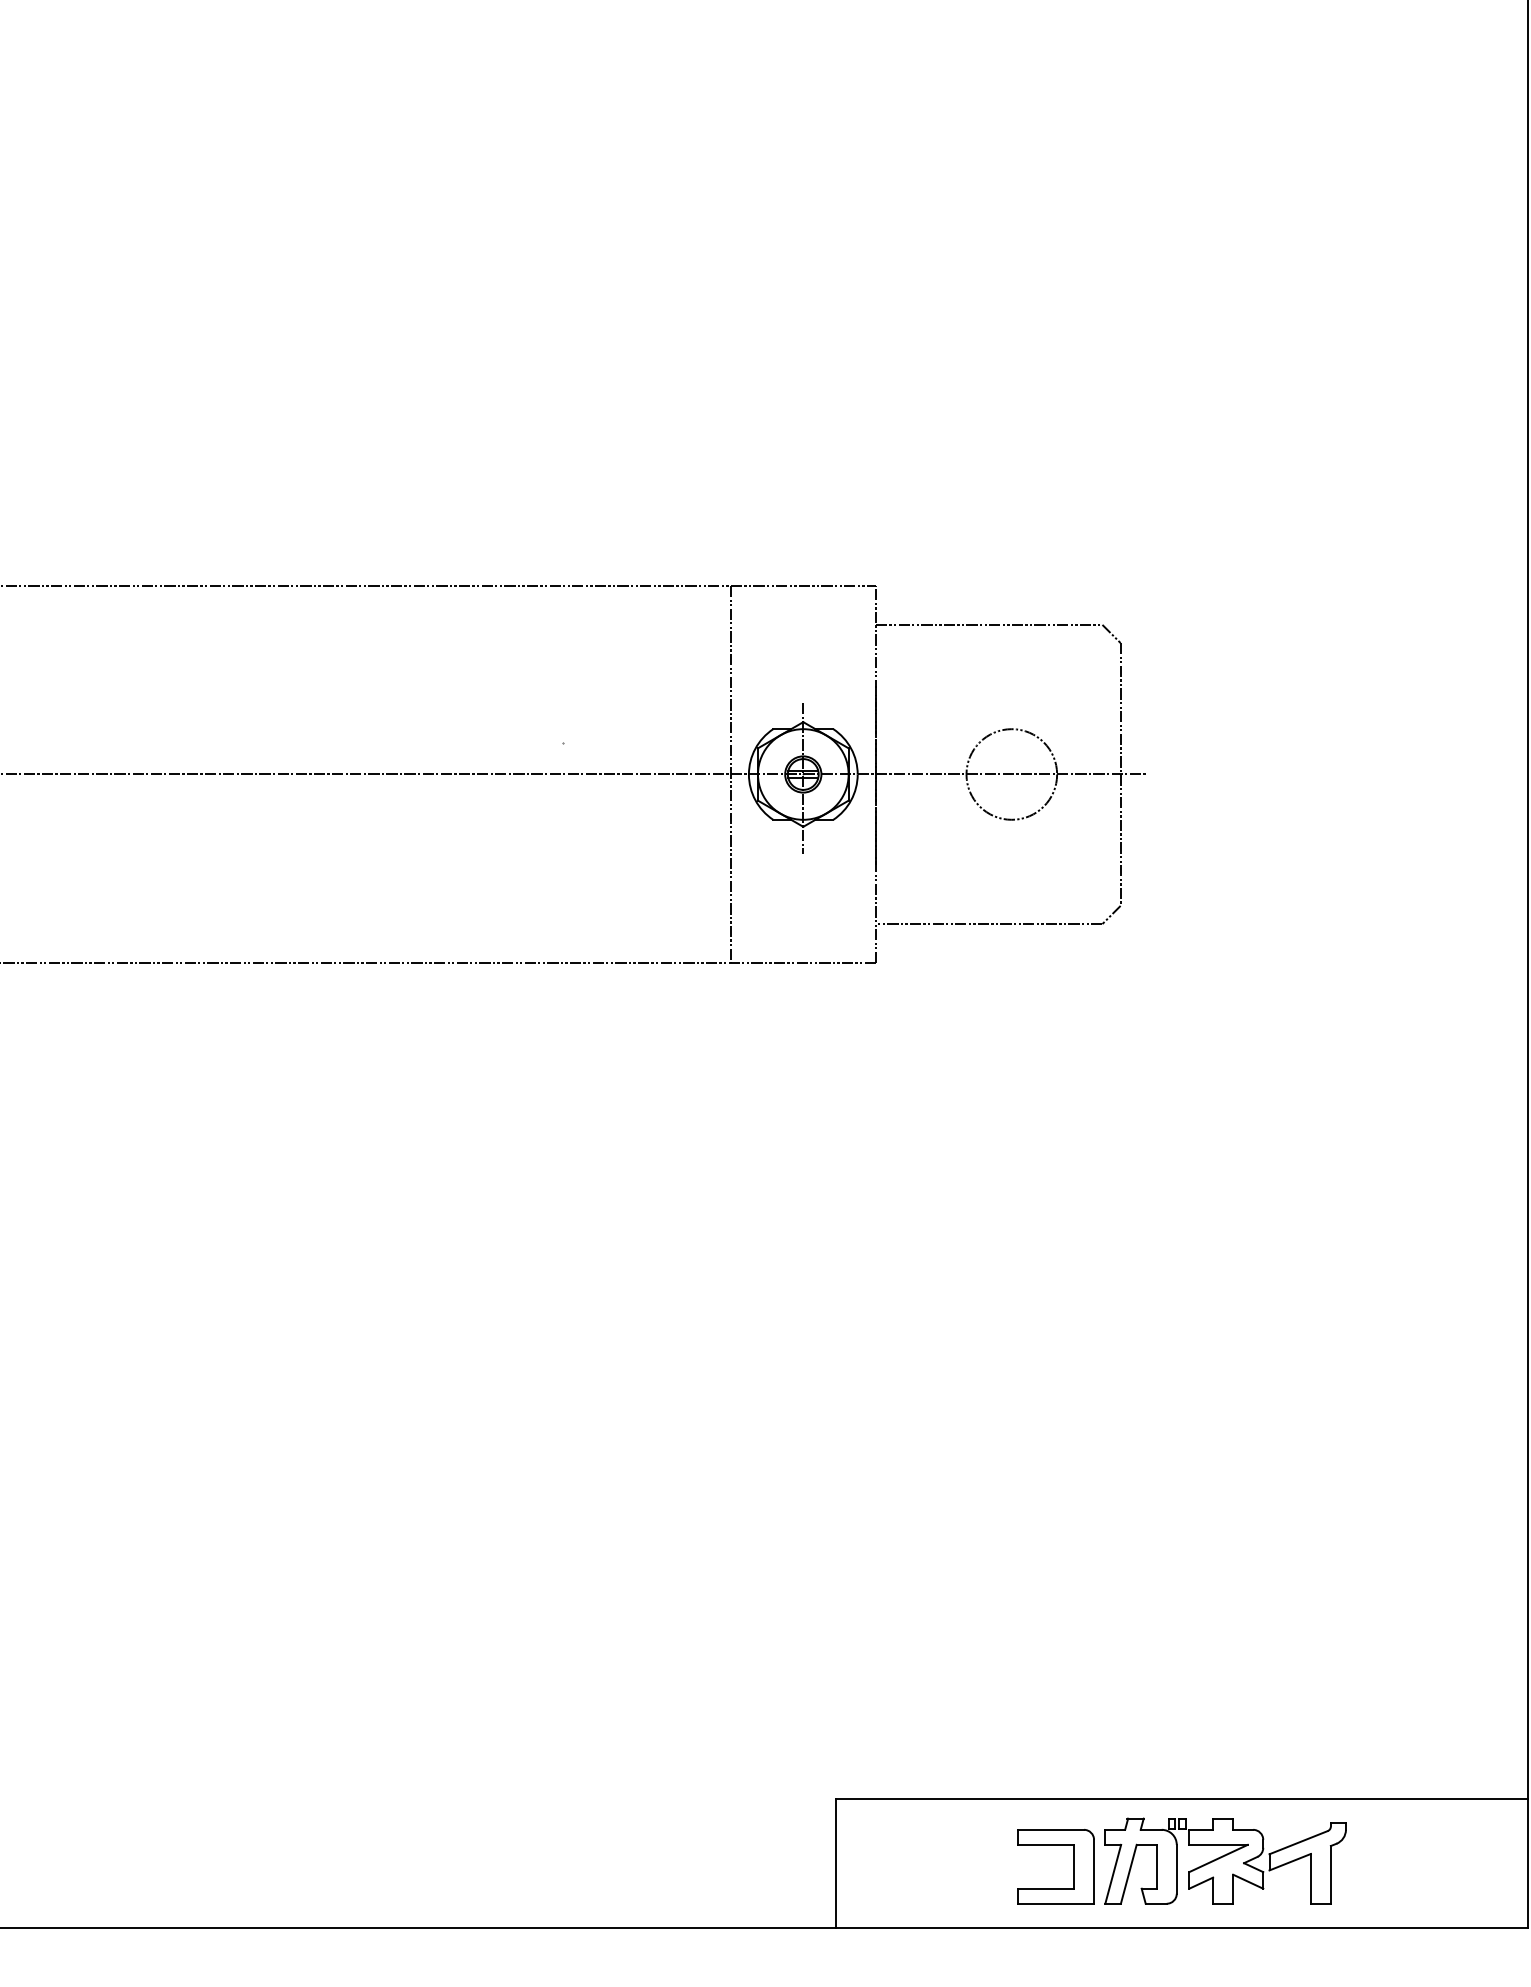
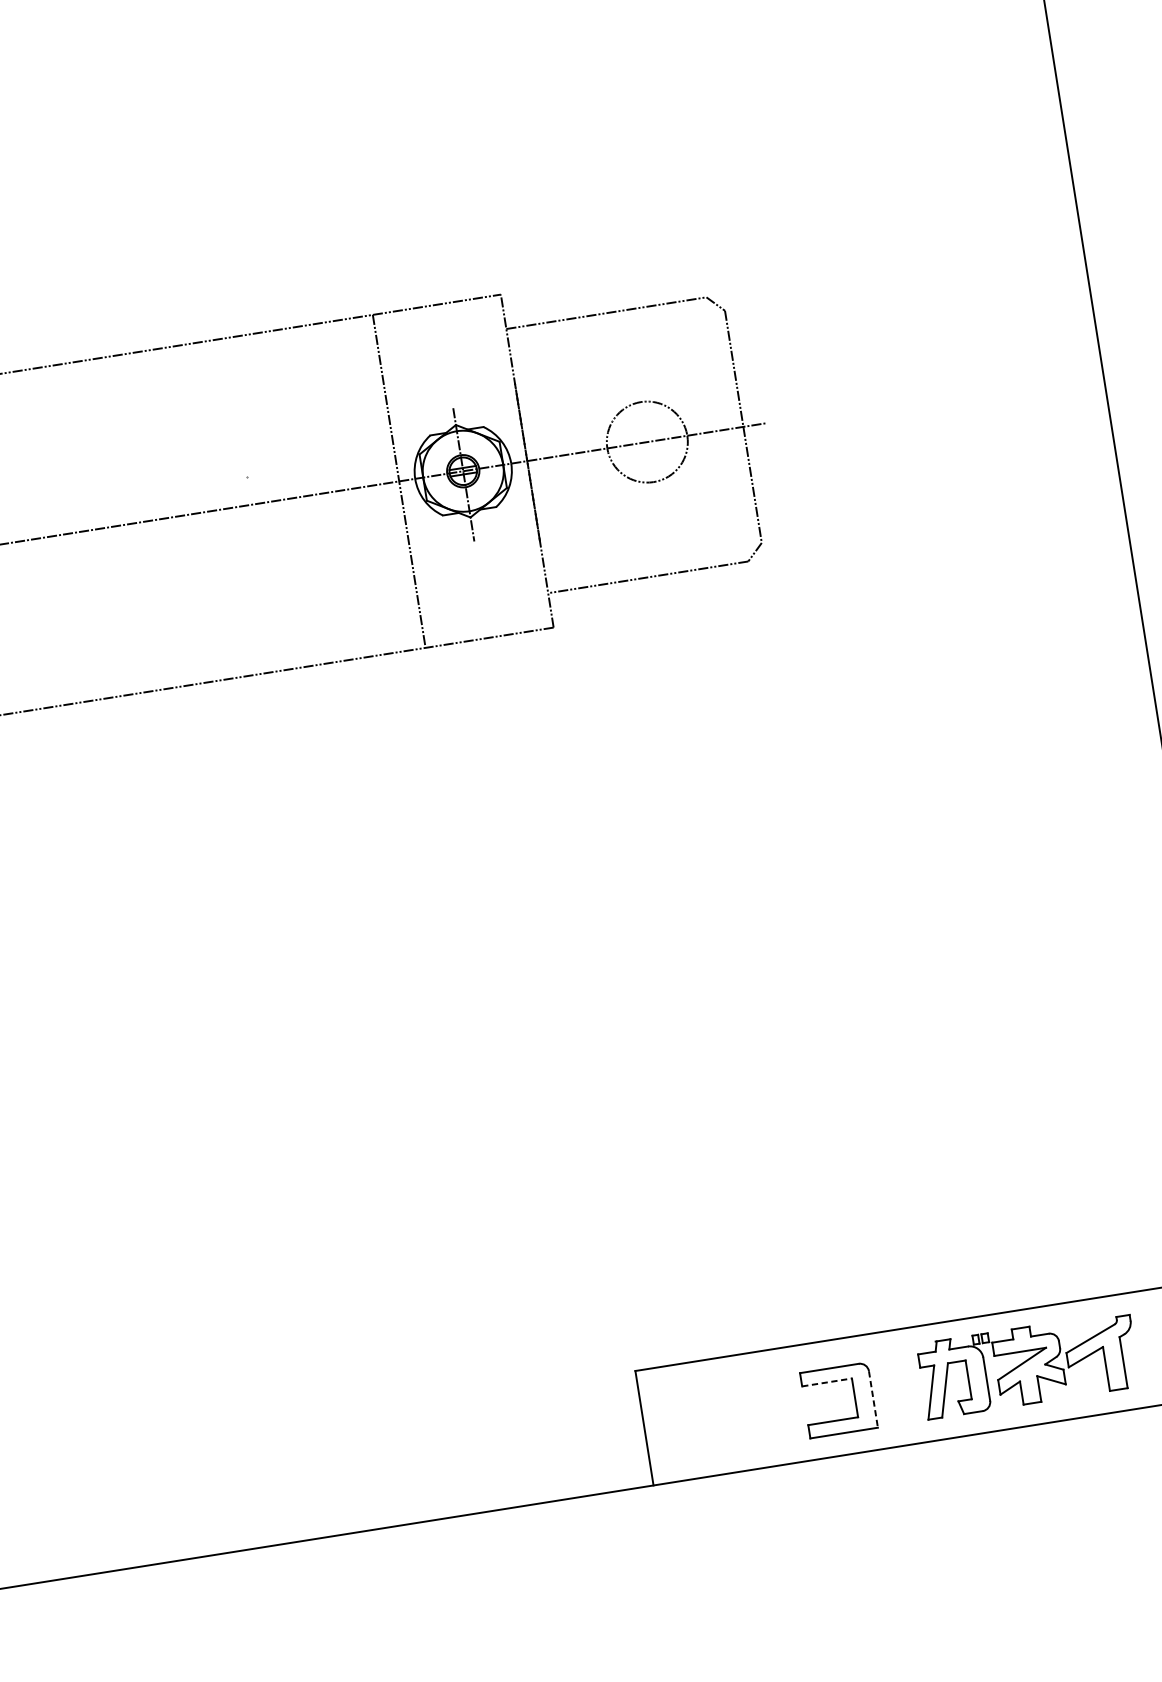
line: (1046, 1844) -> (827, 1382), solid -> dashed
part: (1225, 1860) -> (1028, 1364), moved
line: (1094, 1871) -> (873, 1399), solid -> dashed

